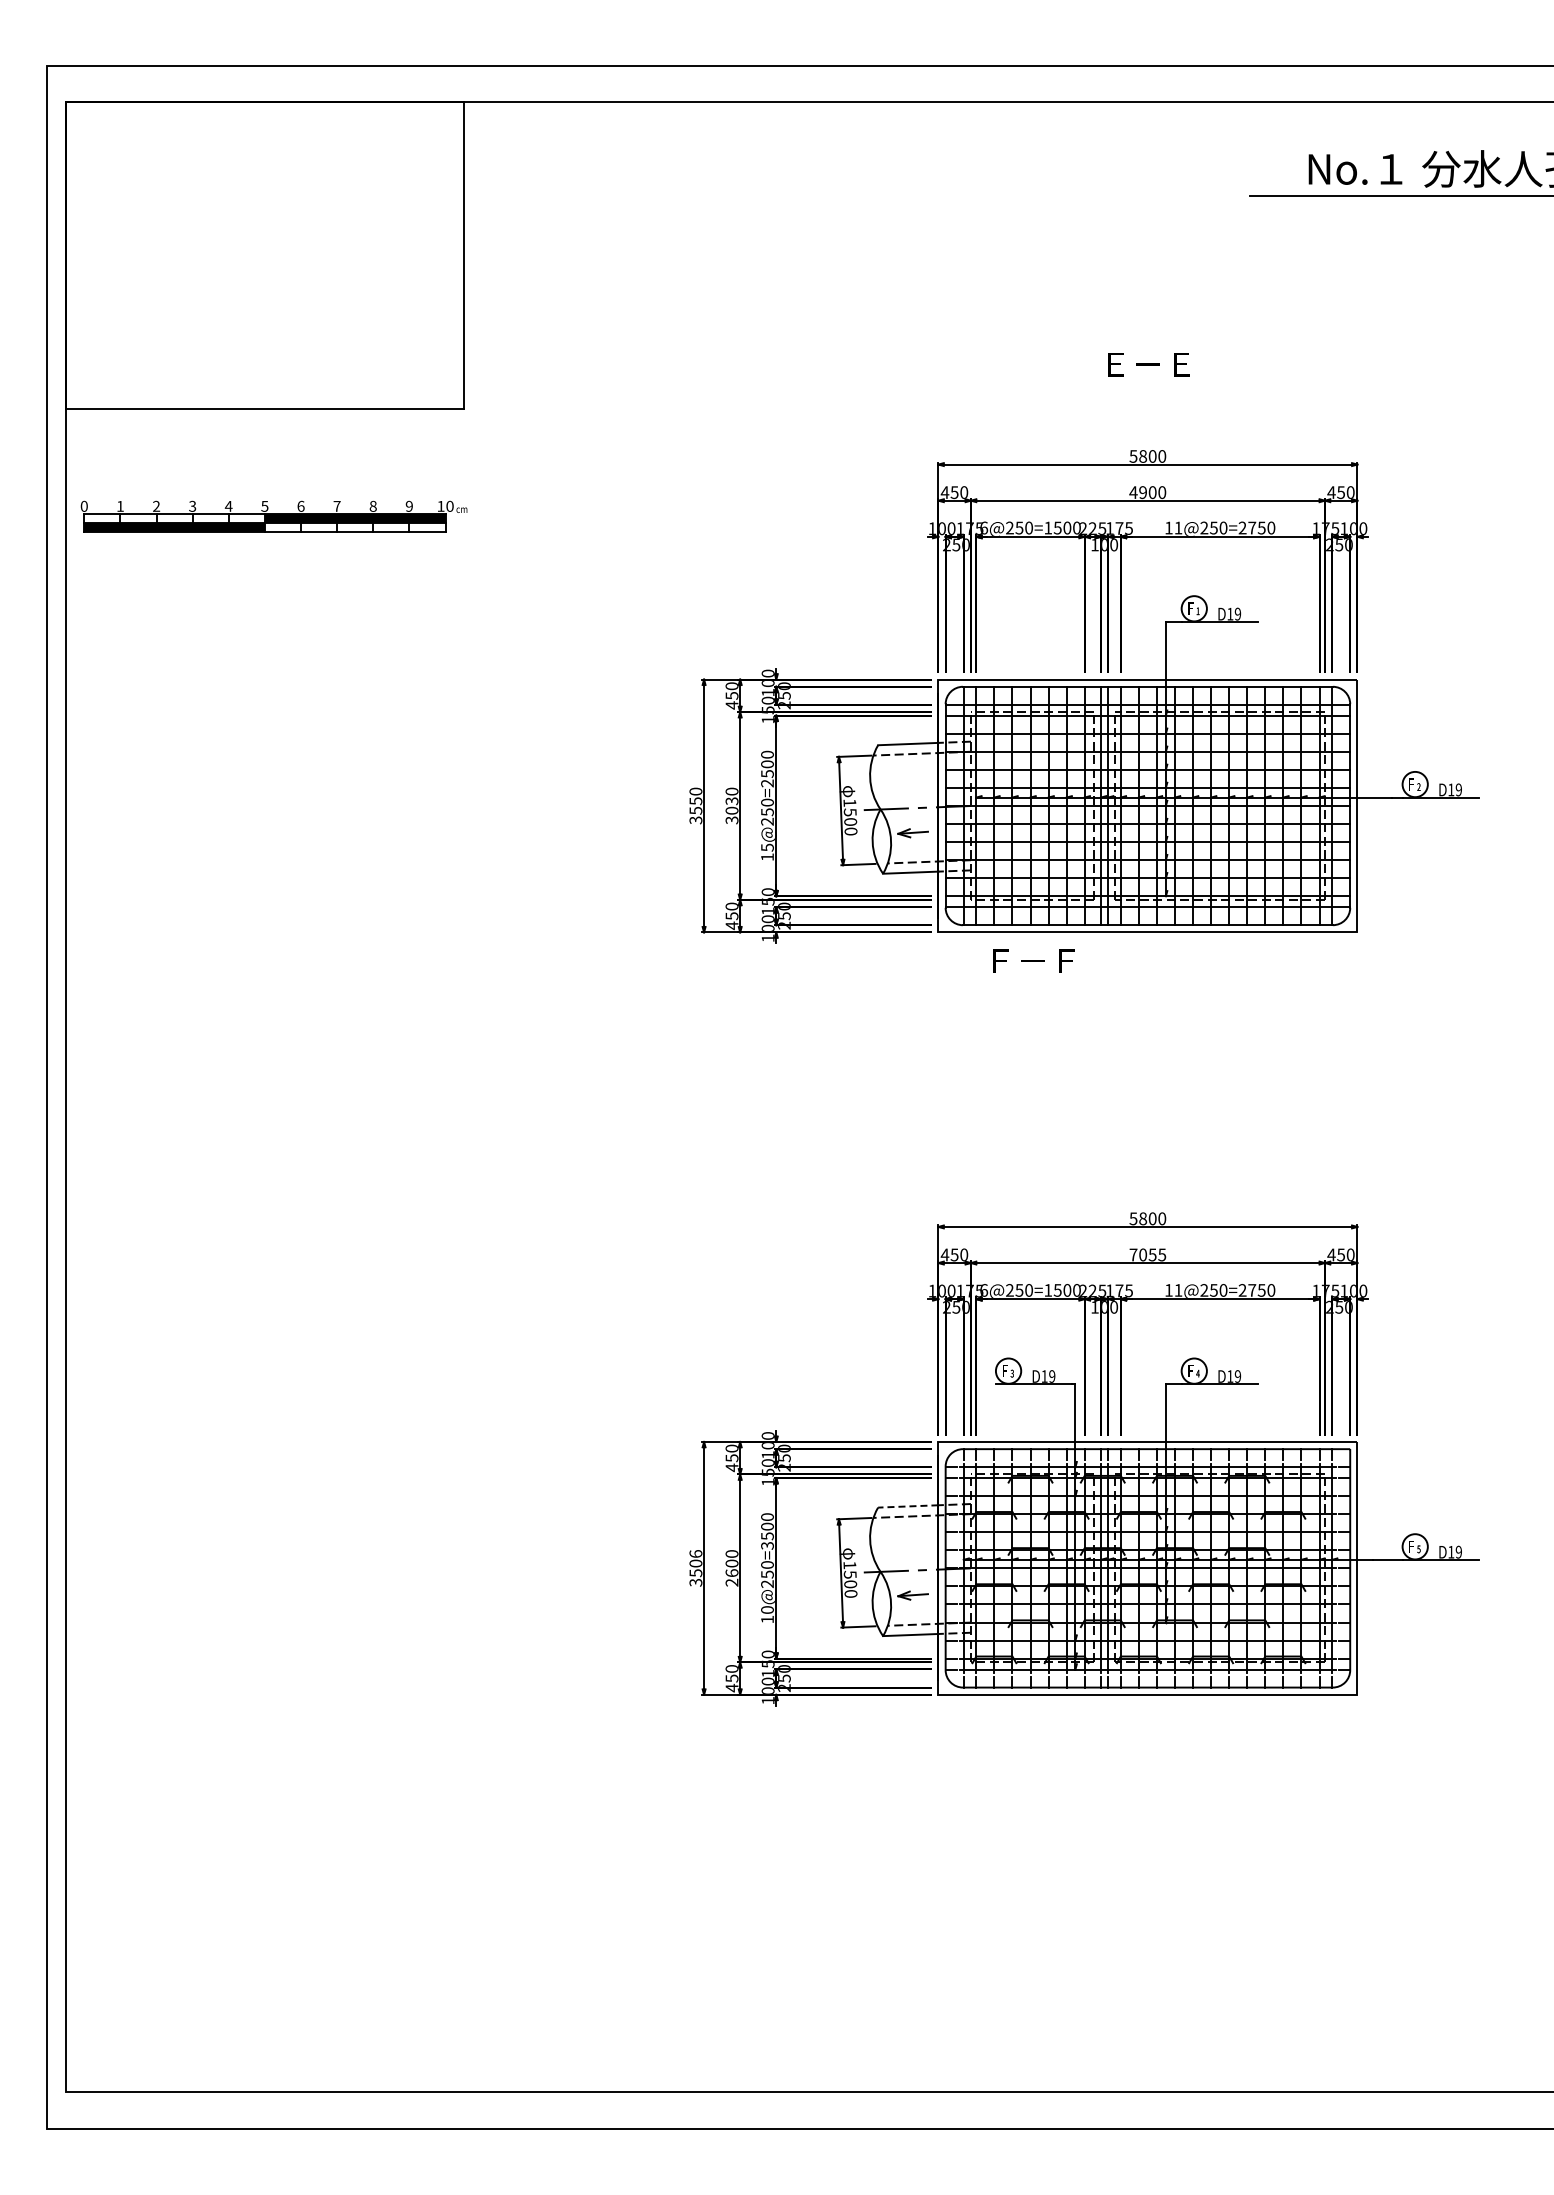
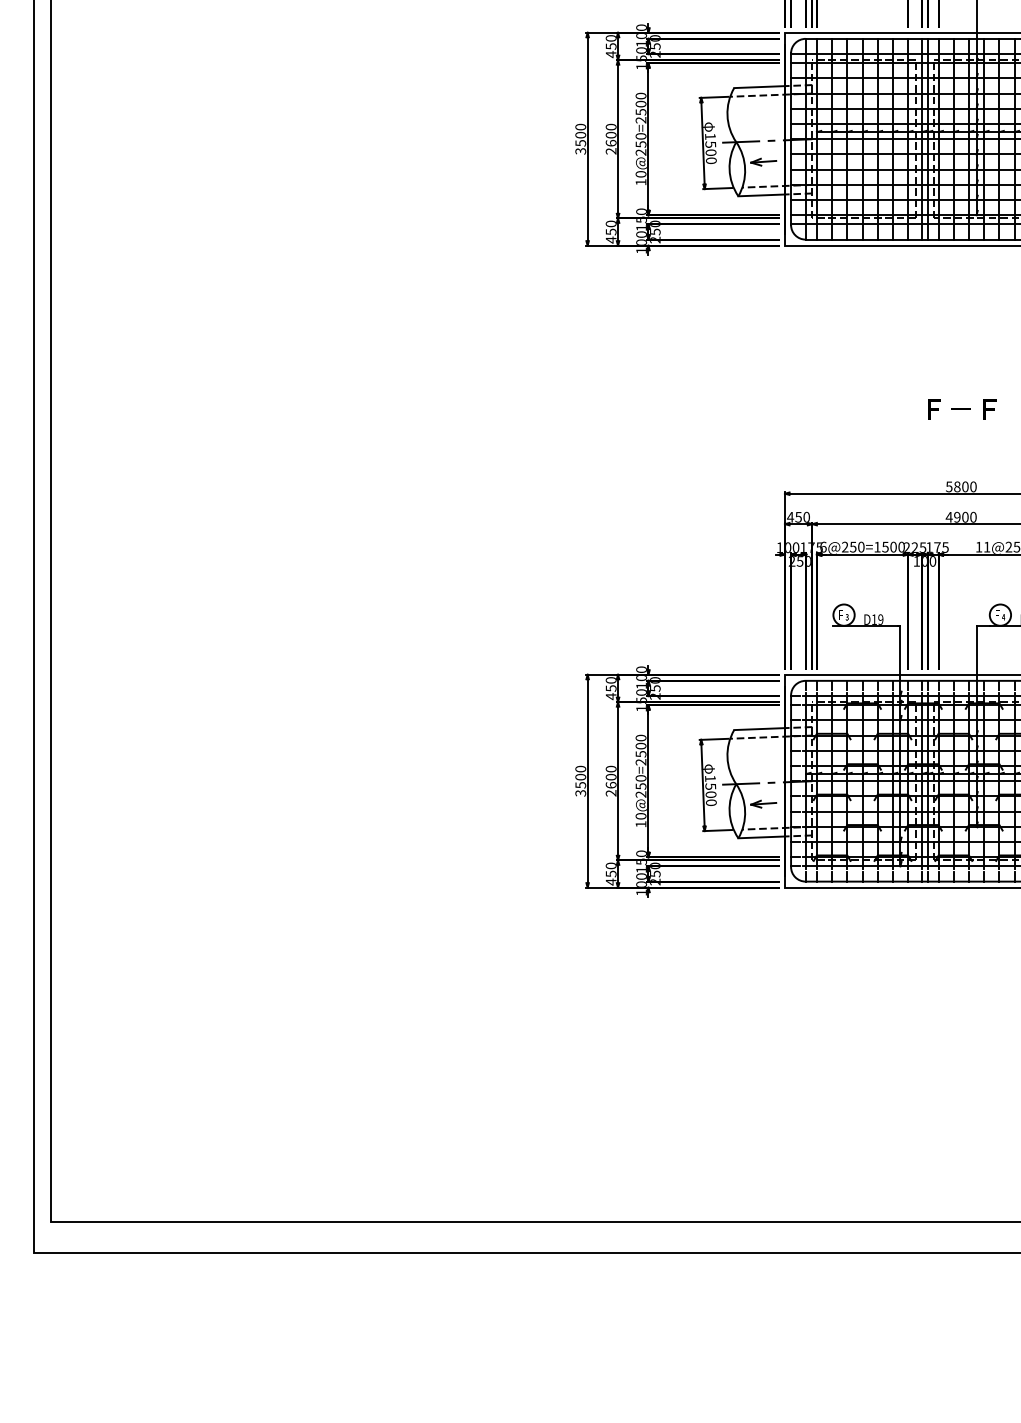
text: (695, 801) -> (580, 135), 3550 -> 3500
text: (731, 810) -> (610, 143), 3030 -> 2600
text: (767, 847) -> (641, 174), 15@250=2500 -> 10@250=2500
text: (1033, 960) -> (961, 409), moved
text: (1147, 1254) -> (961, 516), 7055 -> 4900
line: (907, 1506) -> (758, 729), dashed -> solid
text: (767, 1545) -> (641, 761), 10@250=3500 -> 10@250=2500
text: (695, 1553) -> (580, 768), 3506 -> 3500

